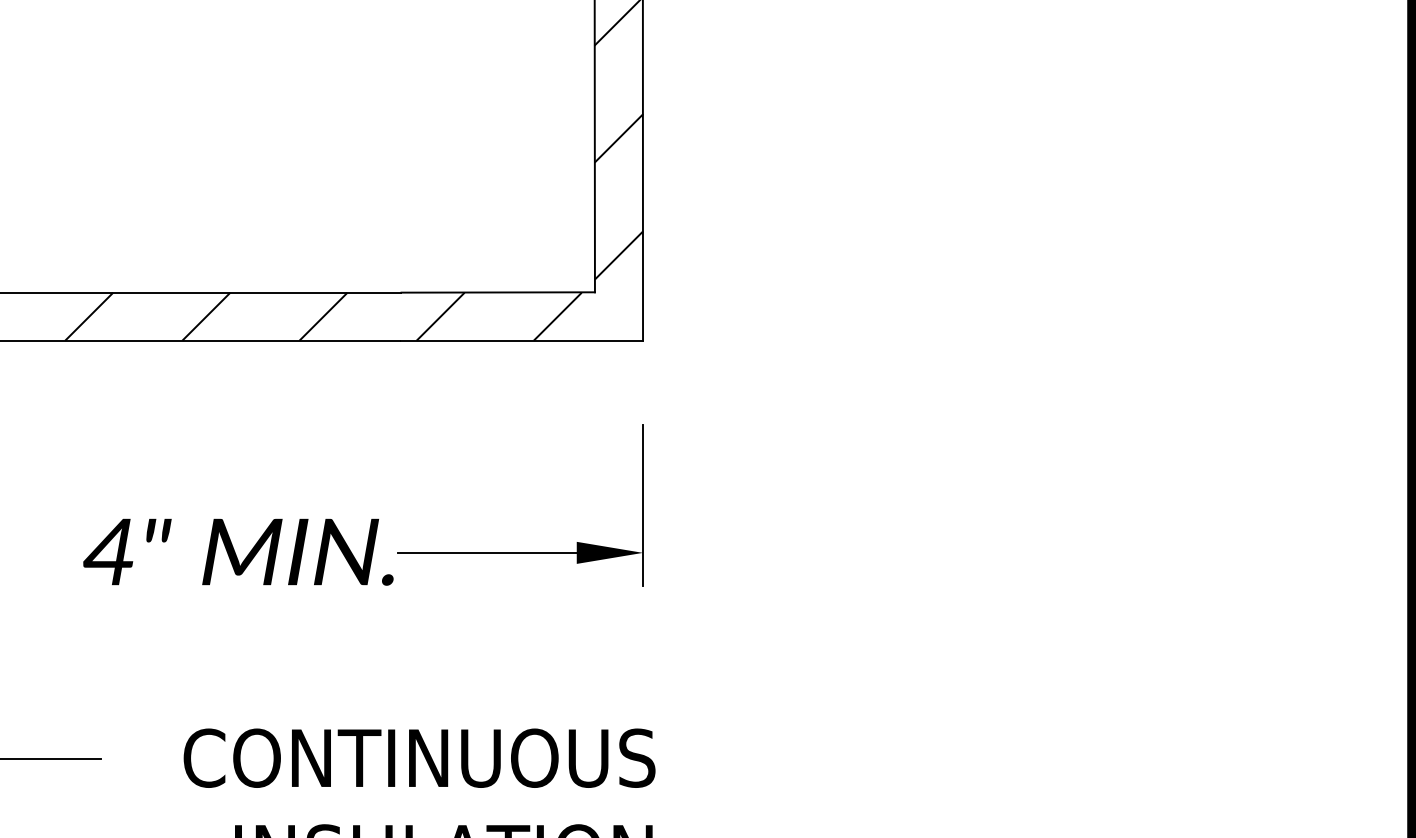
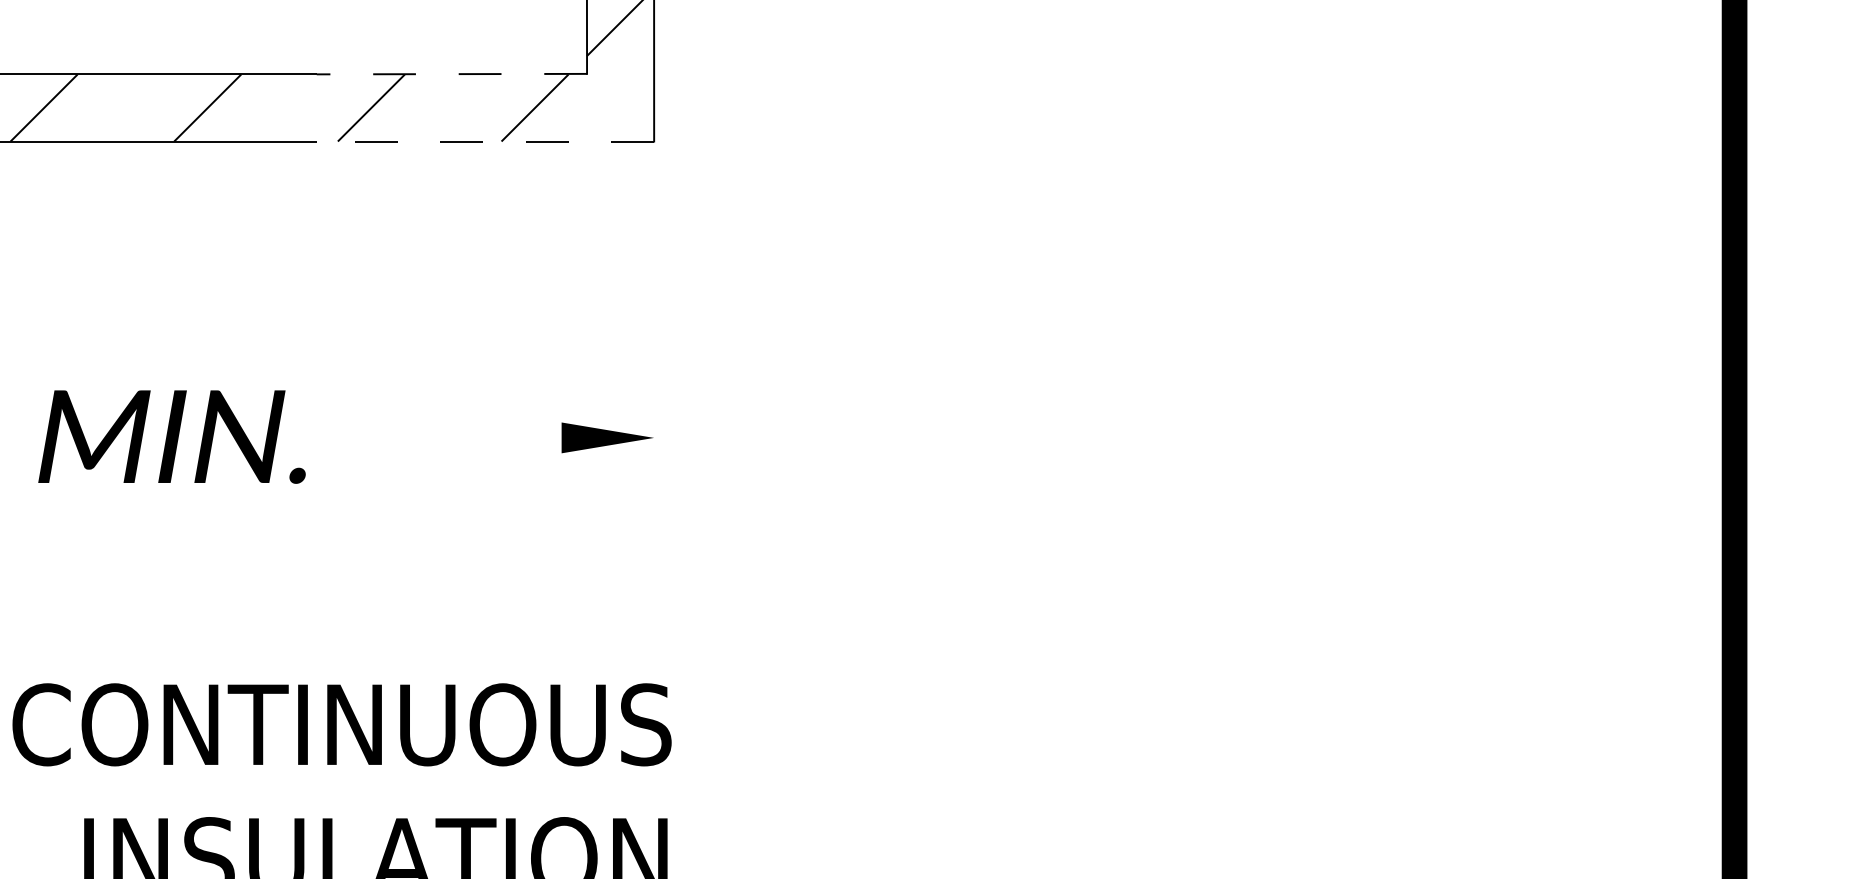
line: (498, 292) -> (452, 74), solid -> dashed
line: (522, 340) -> (485, 141), solid -> dashed
line: (643, 505) -> (654, 371), removed
line: (486, 552) -> (435, 437), removed

